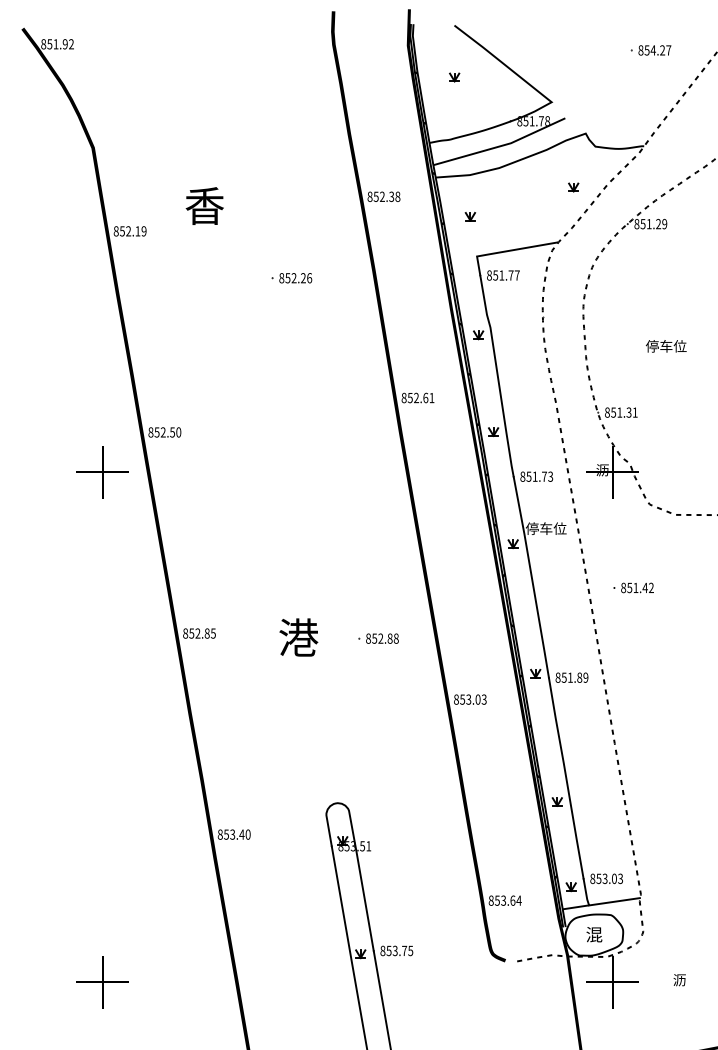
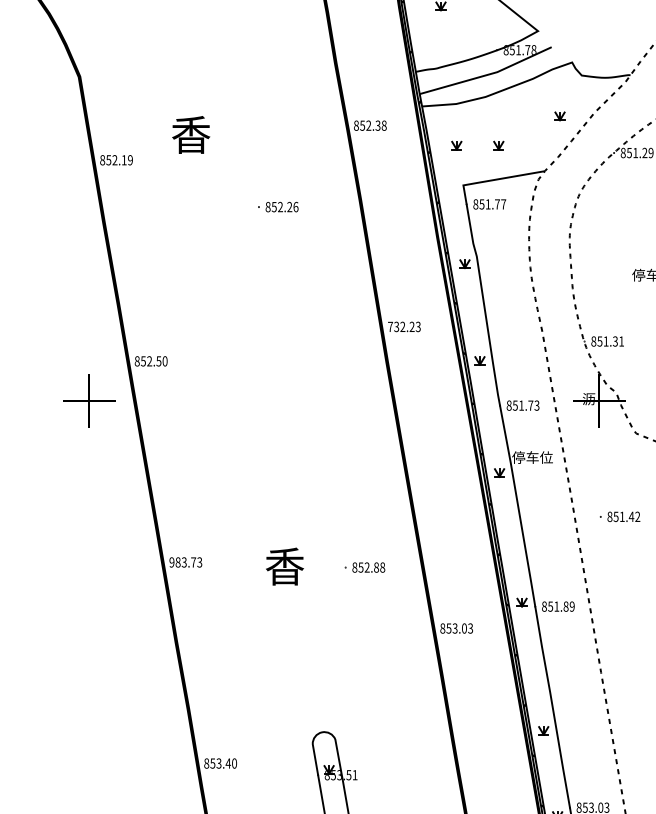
part: (512, 216) -> (498, 145), added
text: (417, 397) -> (403, 326), 852.61 -> 732.23
text: (199, 633) -> (185, 562), 852.85 -> 983.73
text: (298, 637) -> (284, 566), 港 -> 香

